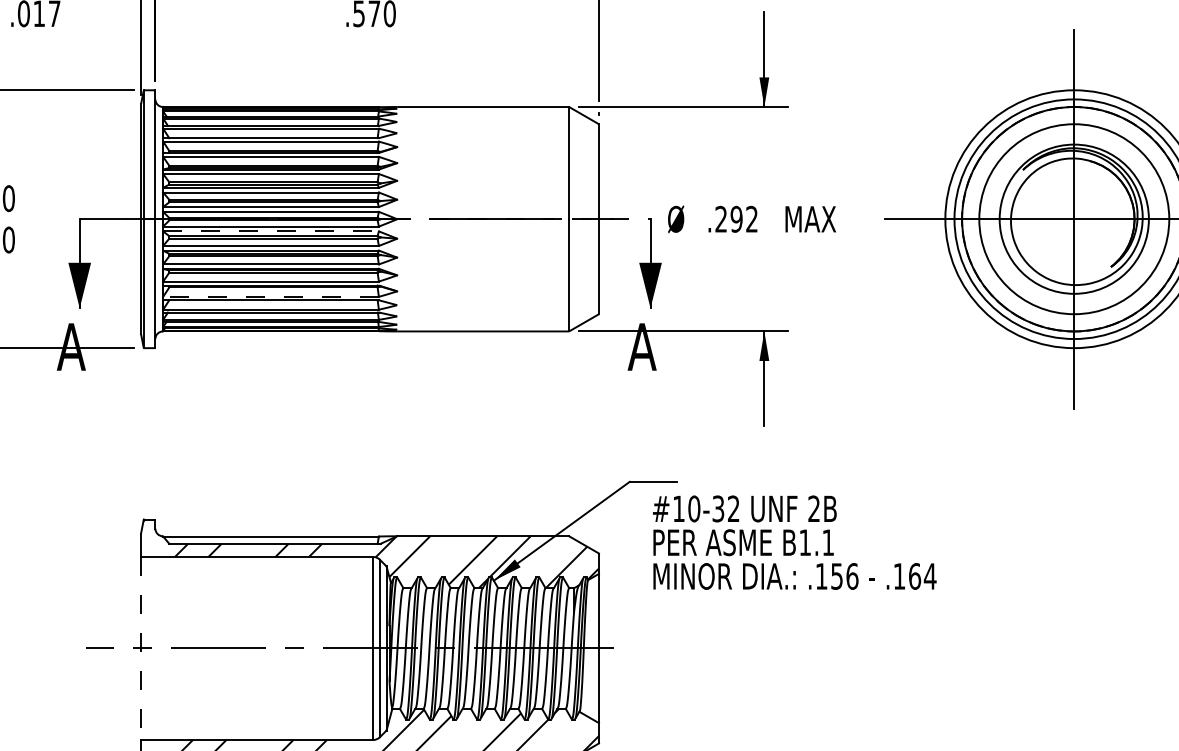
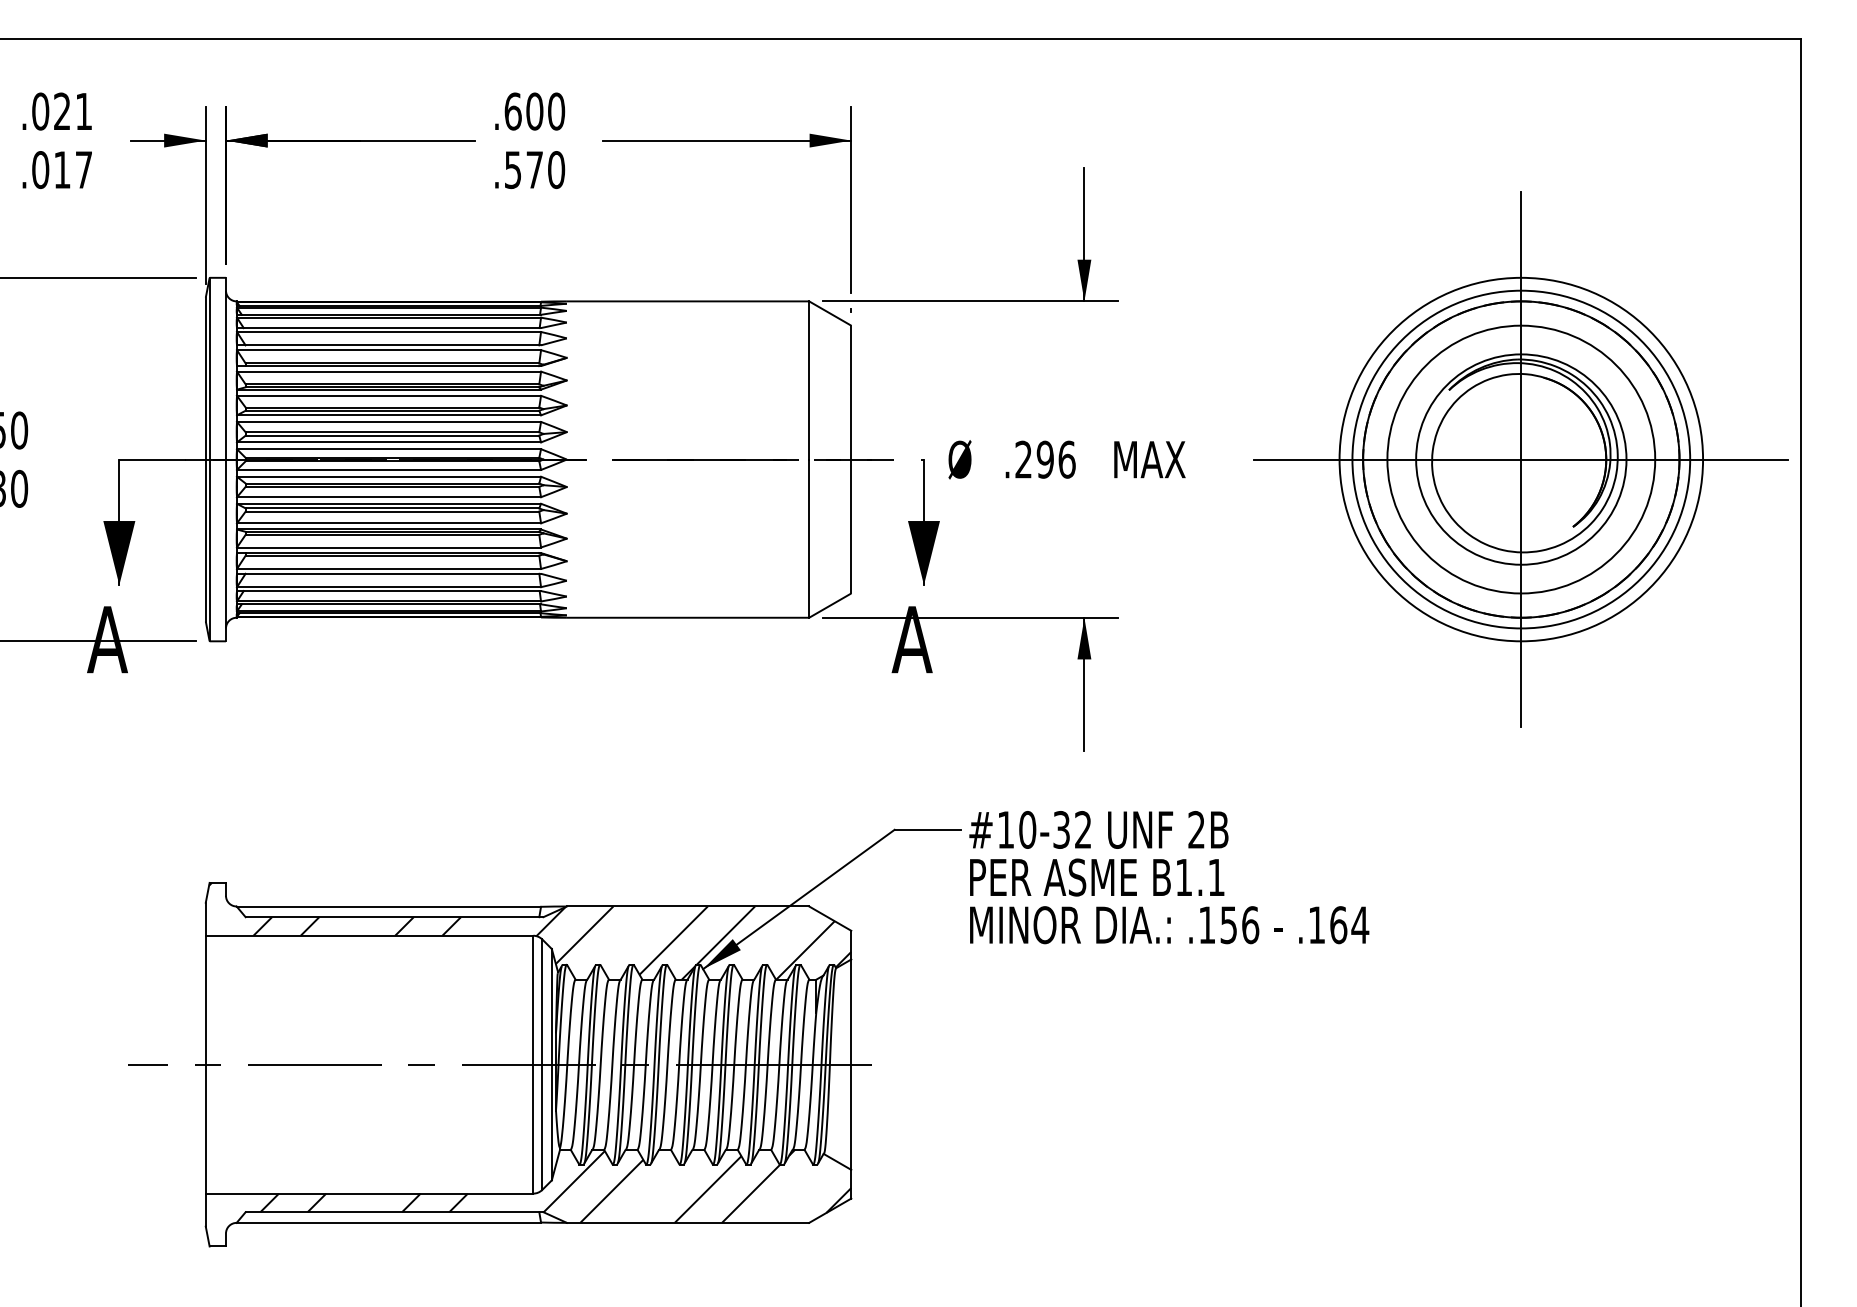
text: (751, 219) -> (1066, 459), .292 -> .296
line: (271, 231) -> (389, 476), dashed -> solid
line: (270, 297) -> (388, 569), dashed -> solid
text: (794, 542) -> (1169, 877), moved
line: (140, 648) -> (205, 1064), dashed -> solid

